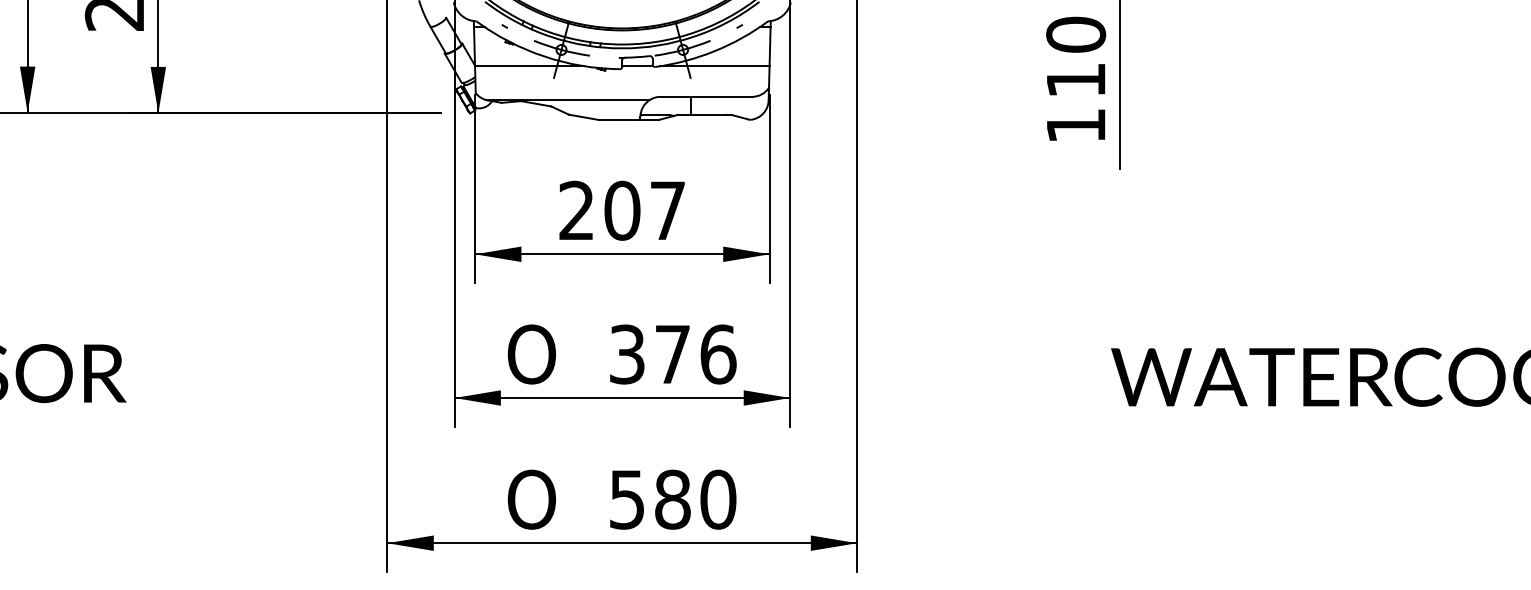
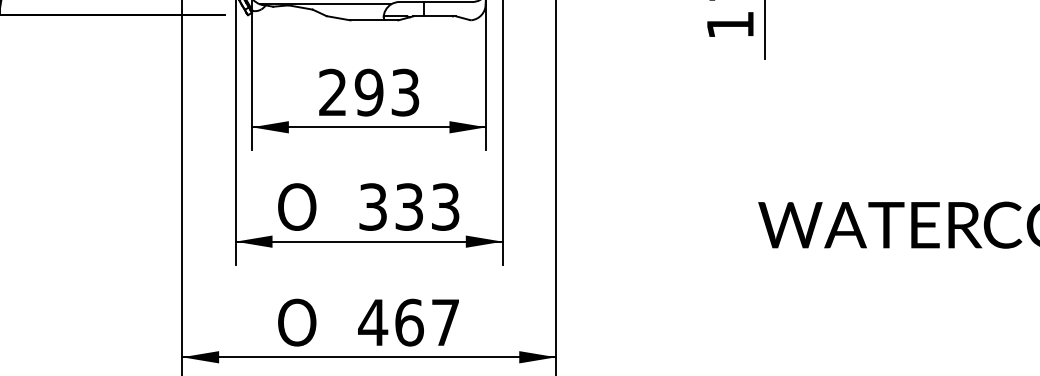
text: (644, 210) -> (386, 92), 207 -> 293
text: (695, 354) -> (427, 207), 376 -> 333
text: (672, 499) -> (409, 322), 580 -> 467

